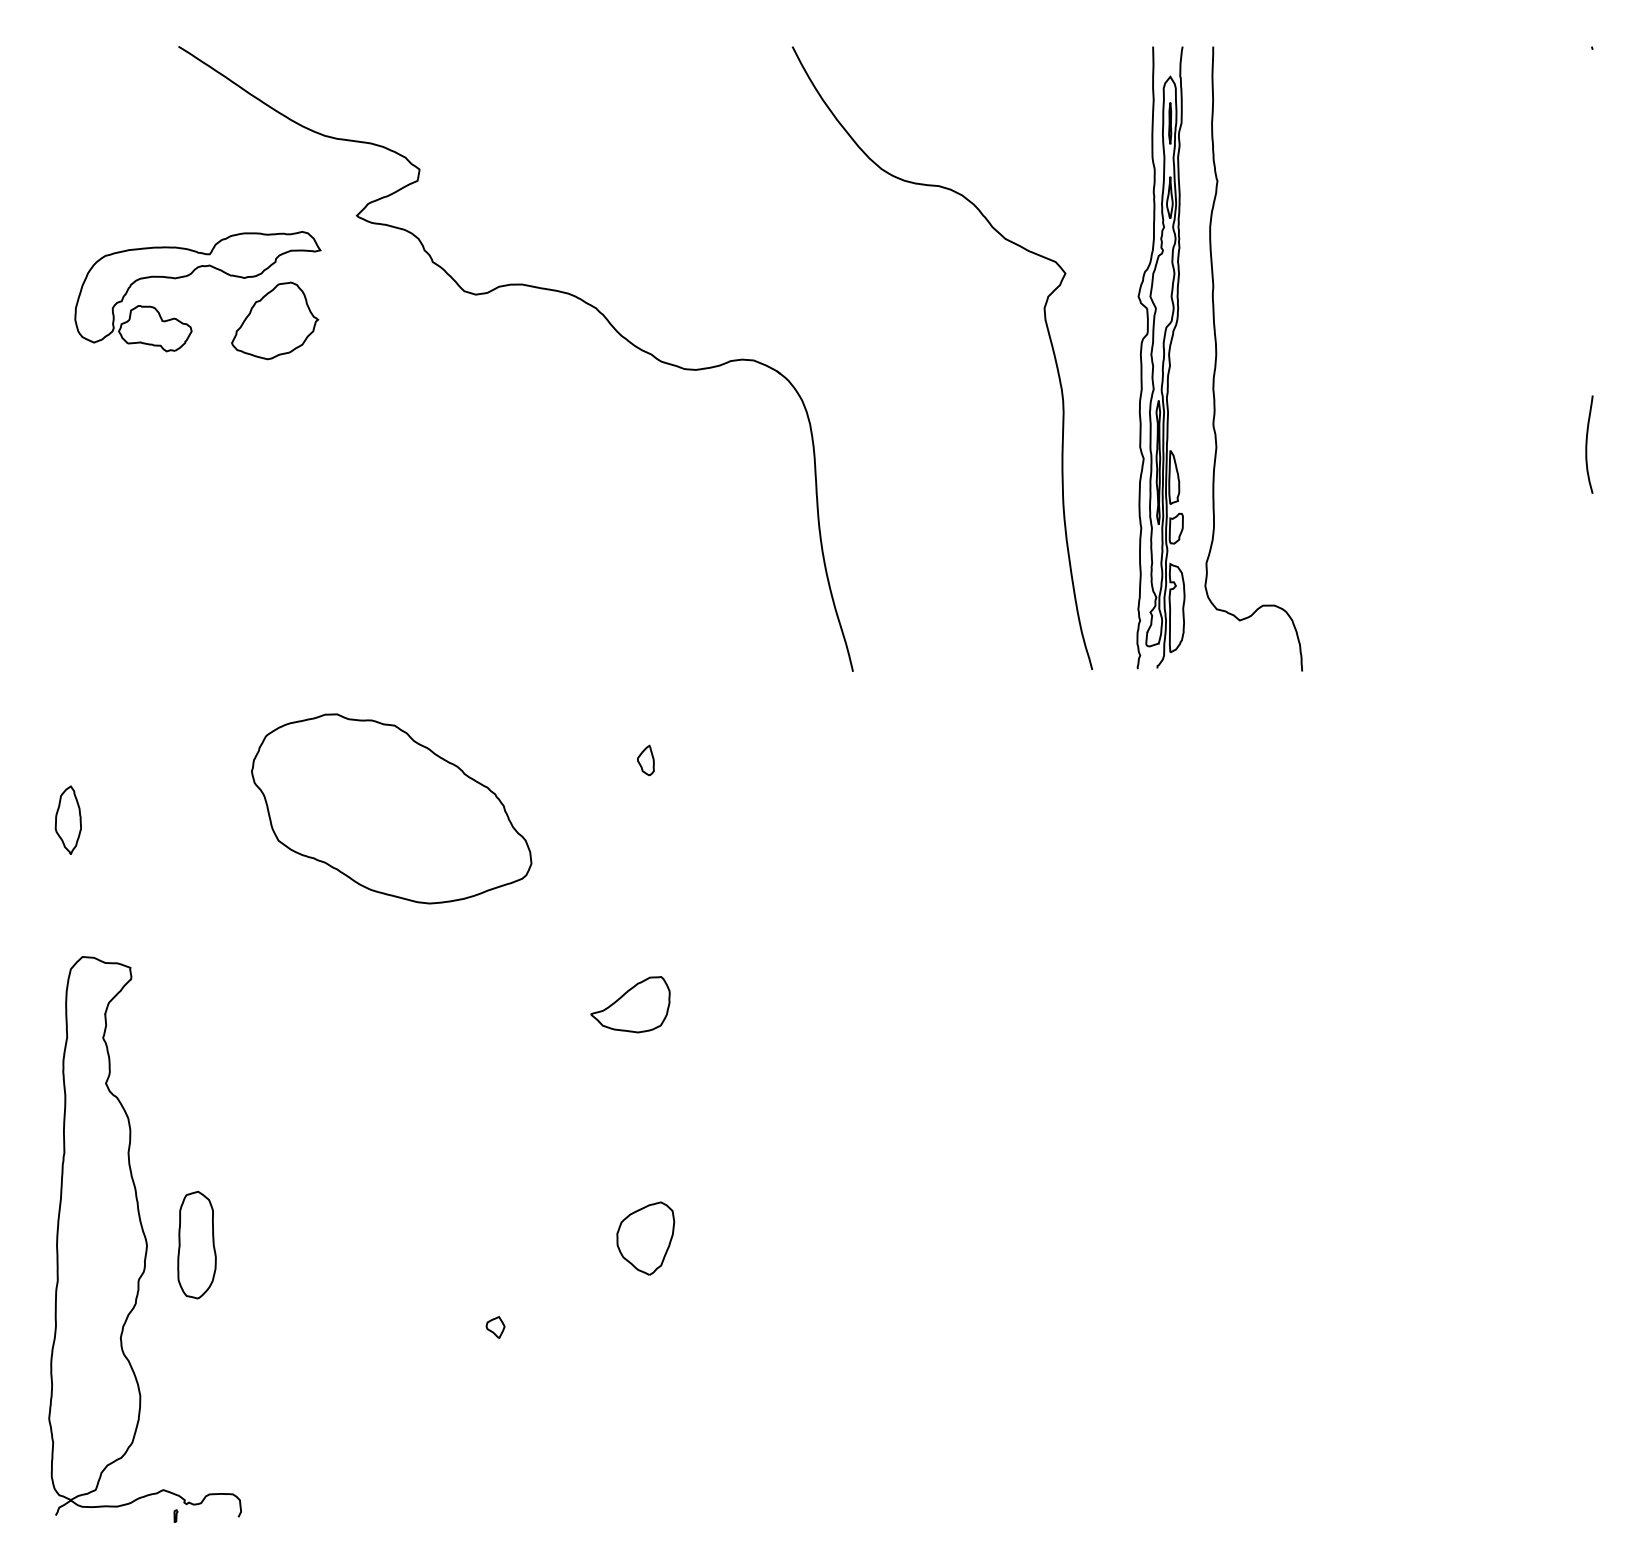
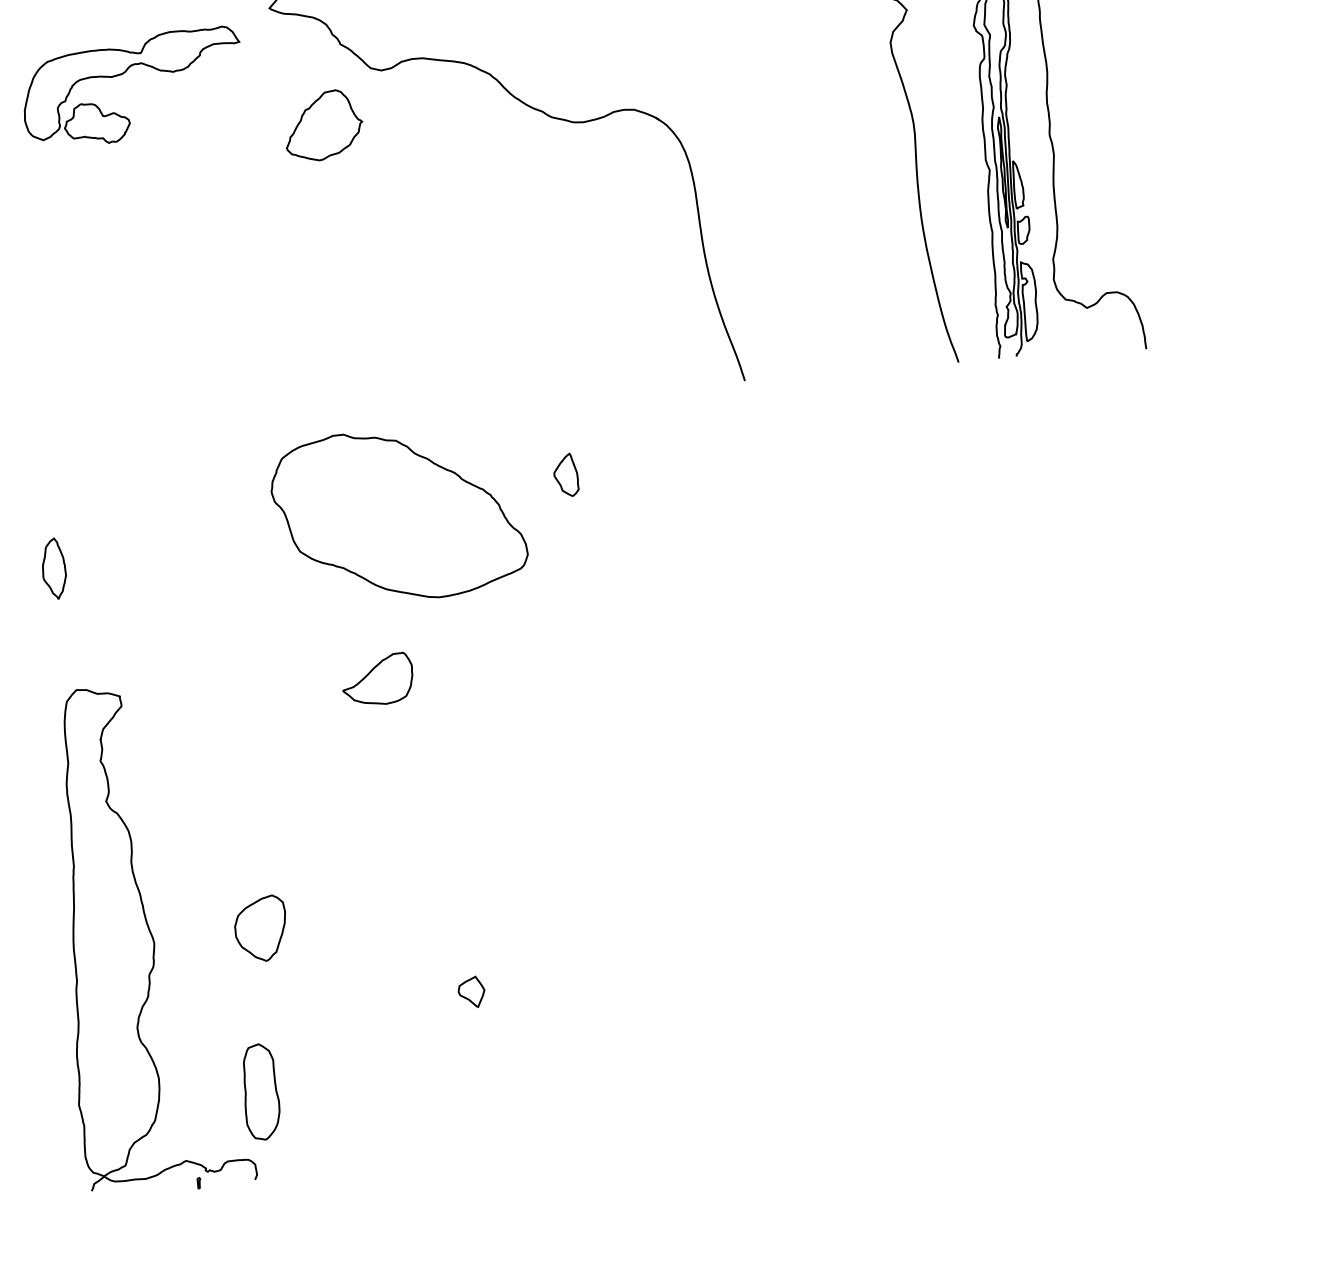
part: (275, 320) -> (324, 125), moved
part: (645, 759) -> (565, 474), size x1.6
part: (391, 808) -> (398, 515), moved
part: (630, 1004) -> (377, 679), moved
part: (645, 1238) -> (260, 928), moved
part: (196, 1244) -> (260, 1091), moved
part: (495, 1327) -> (471, 992), size x1.6

